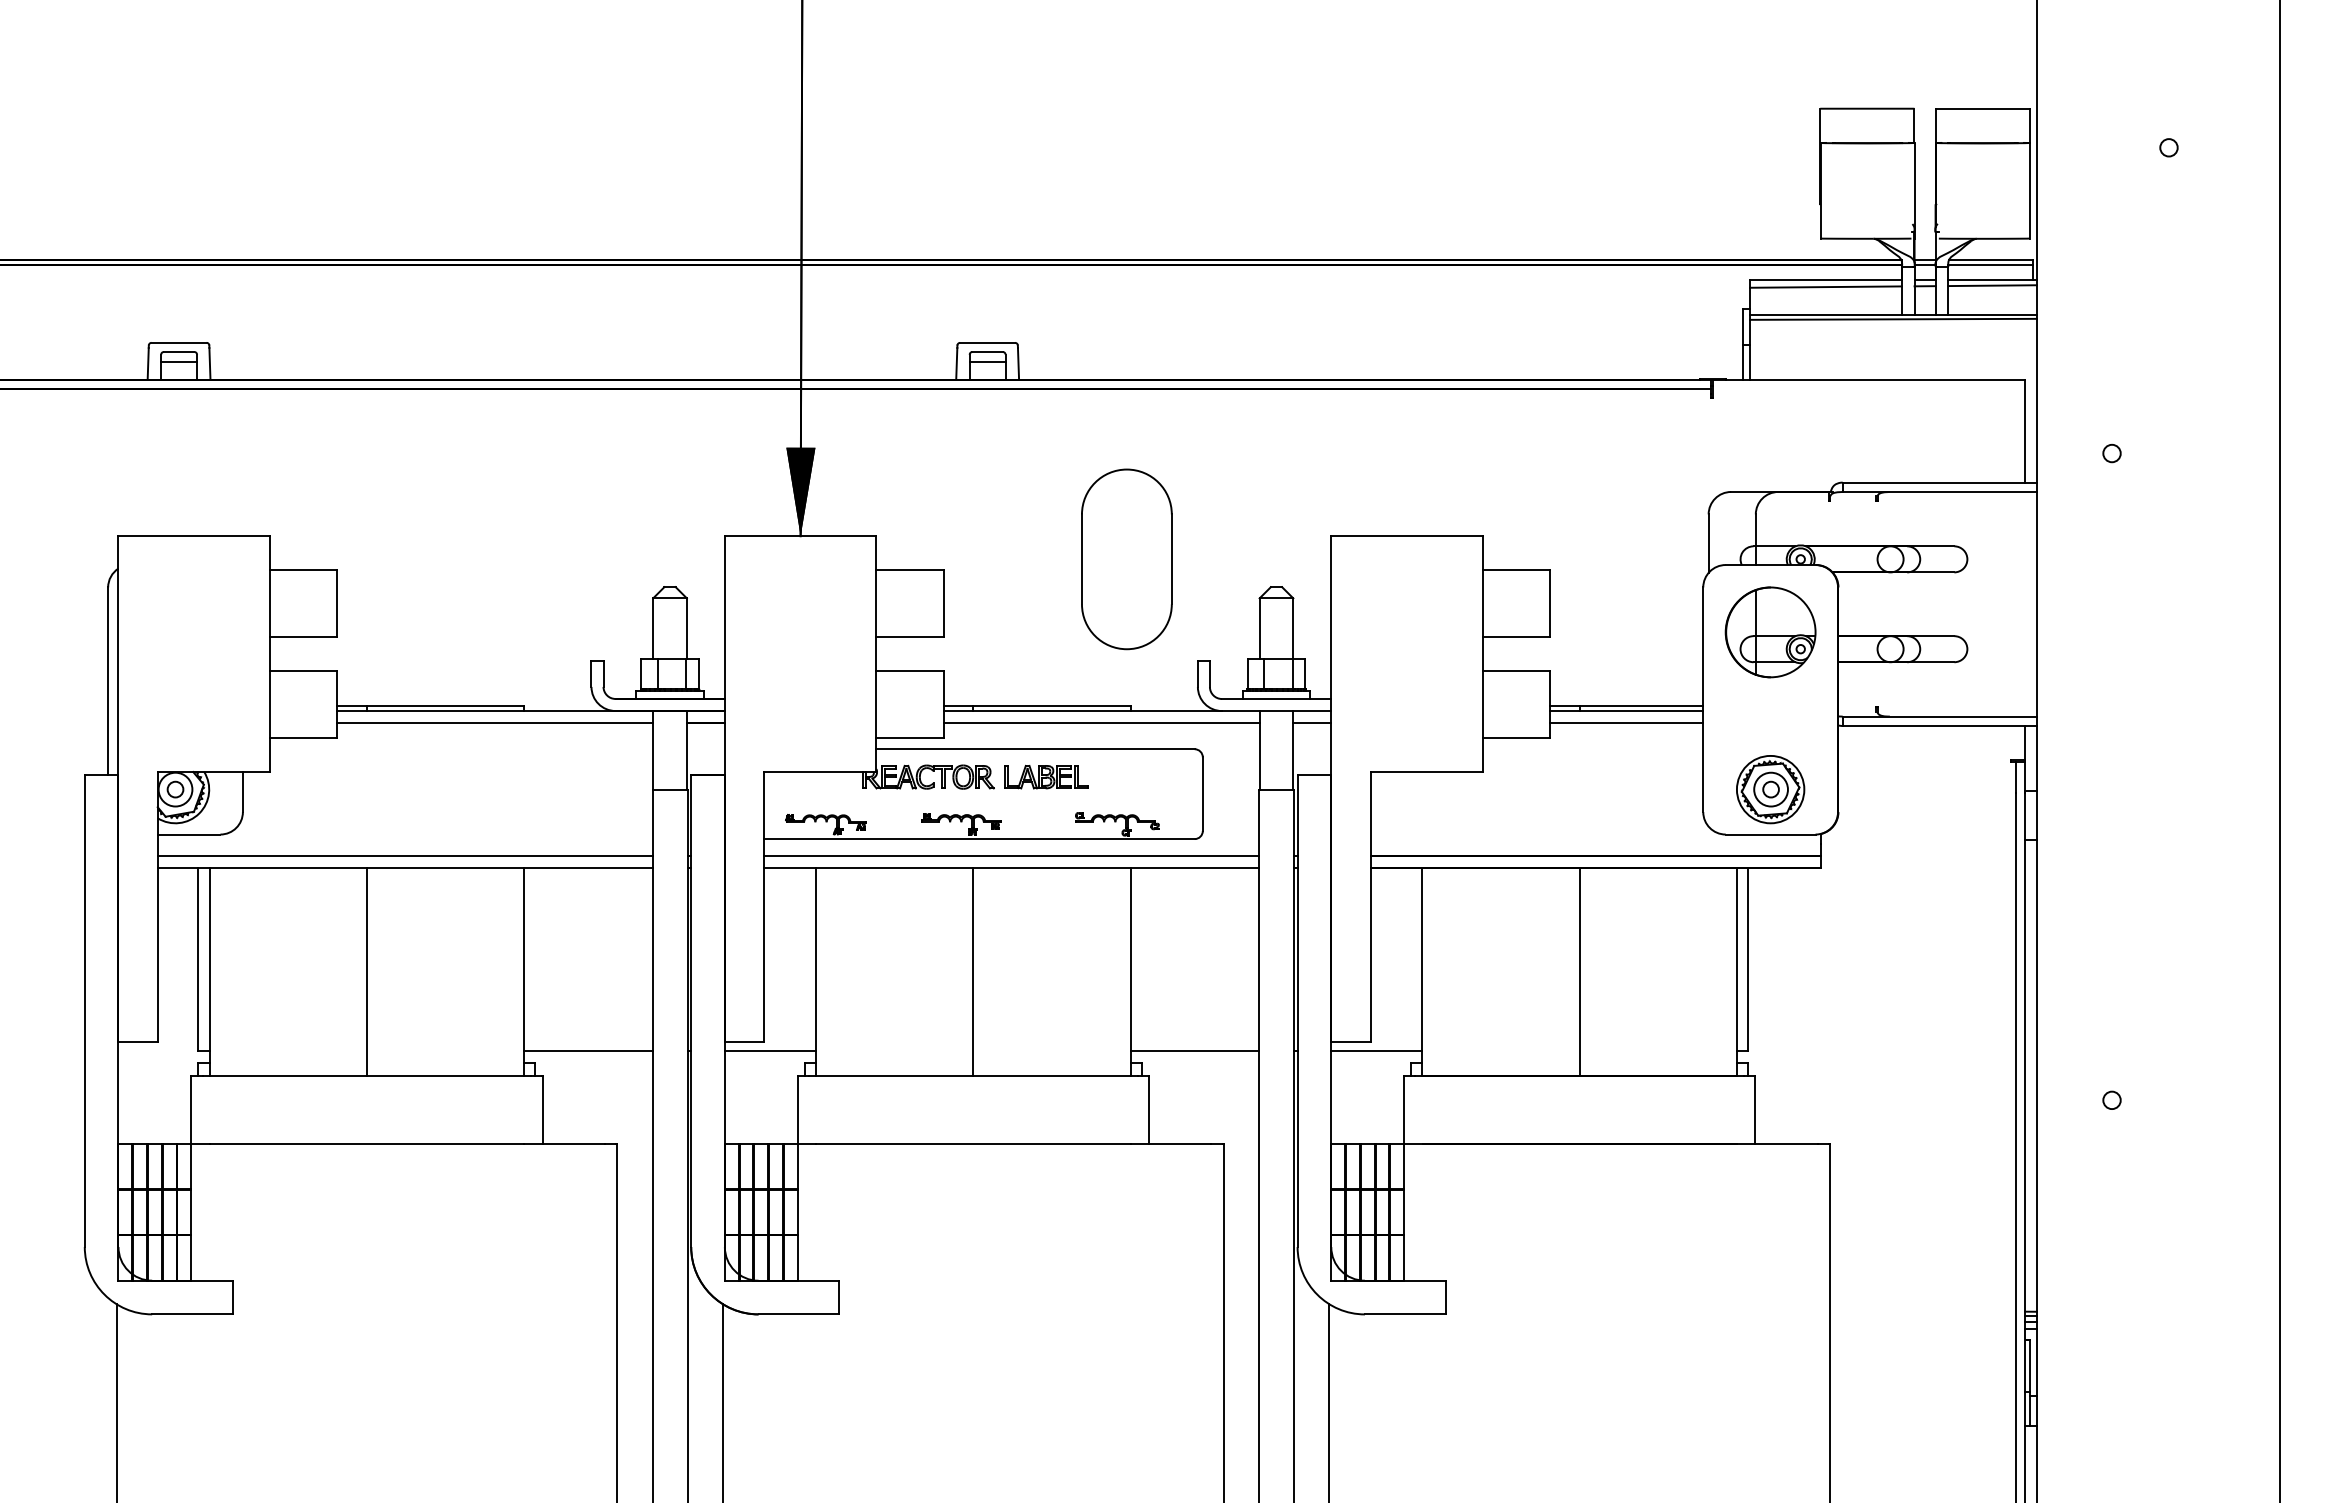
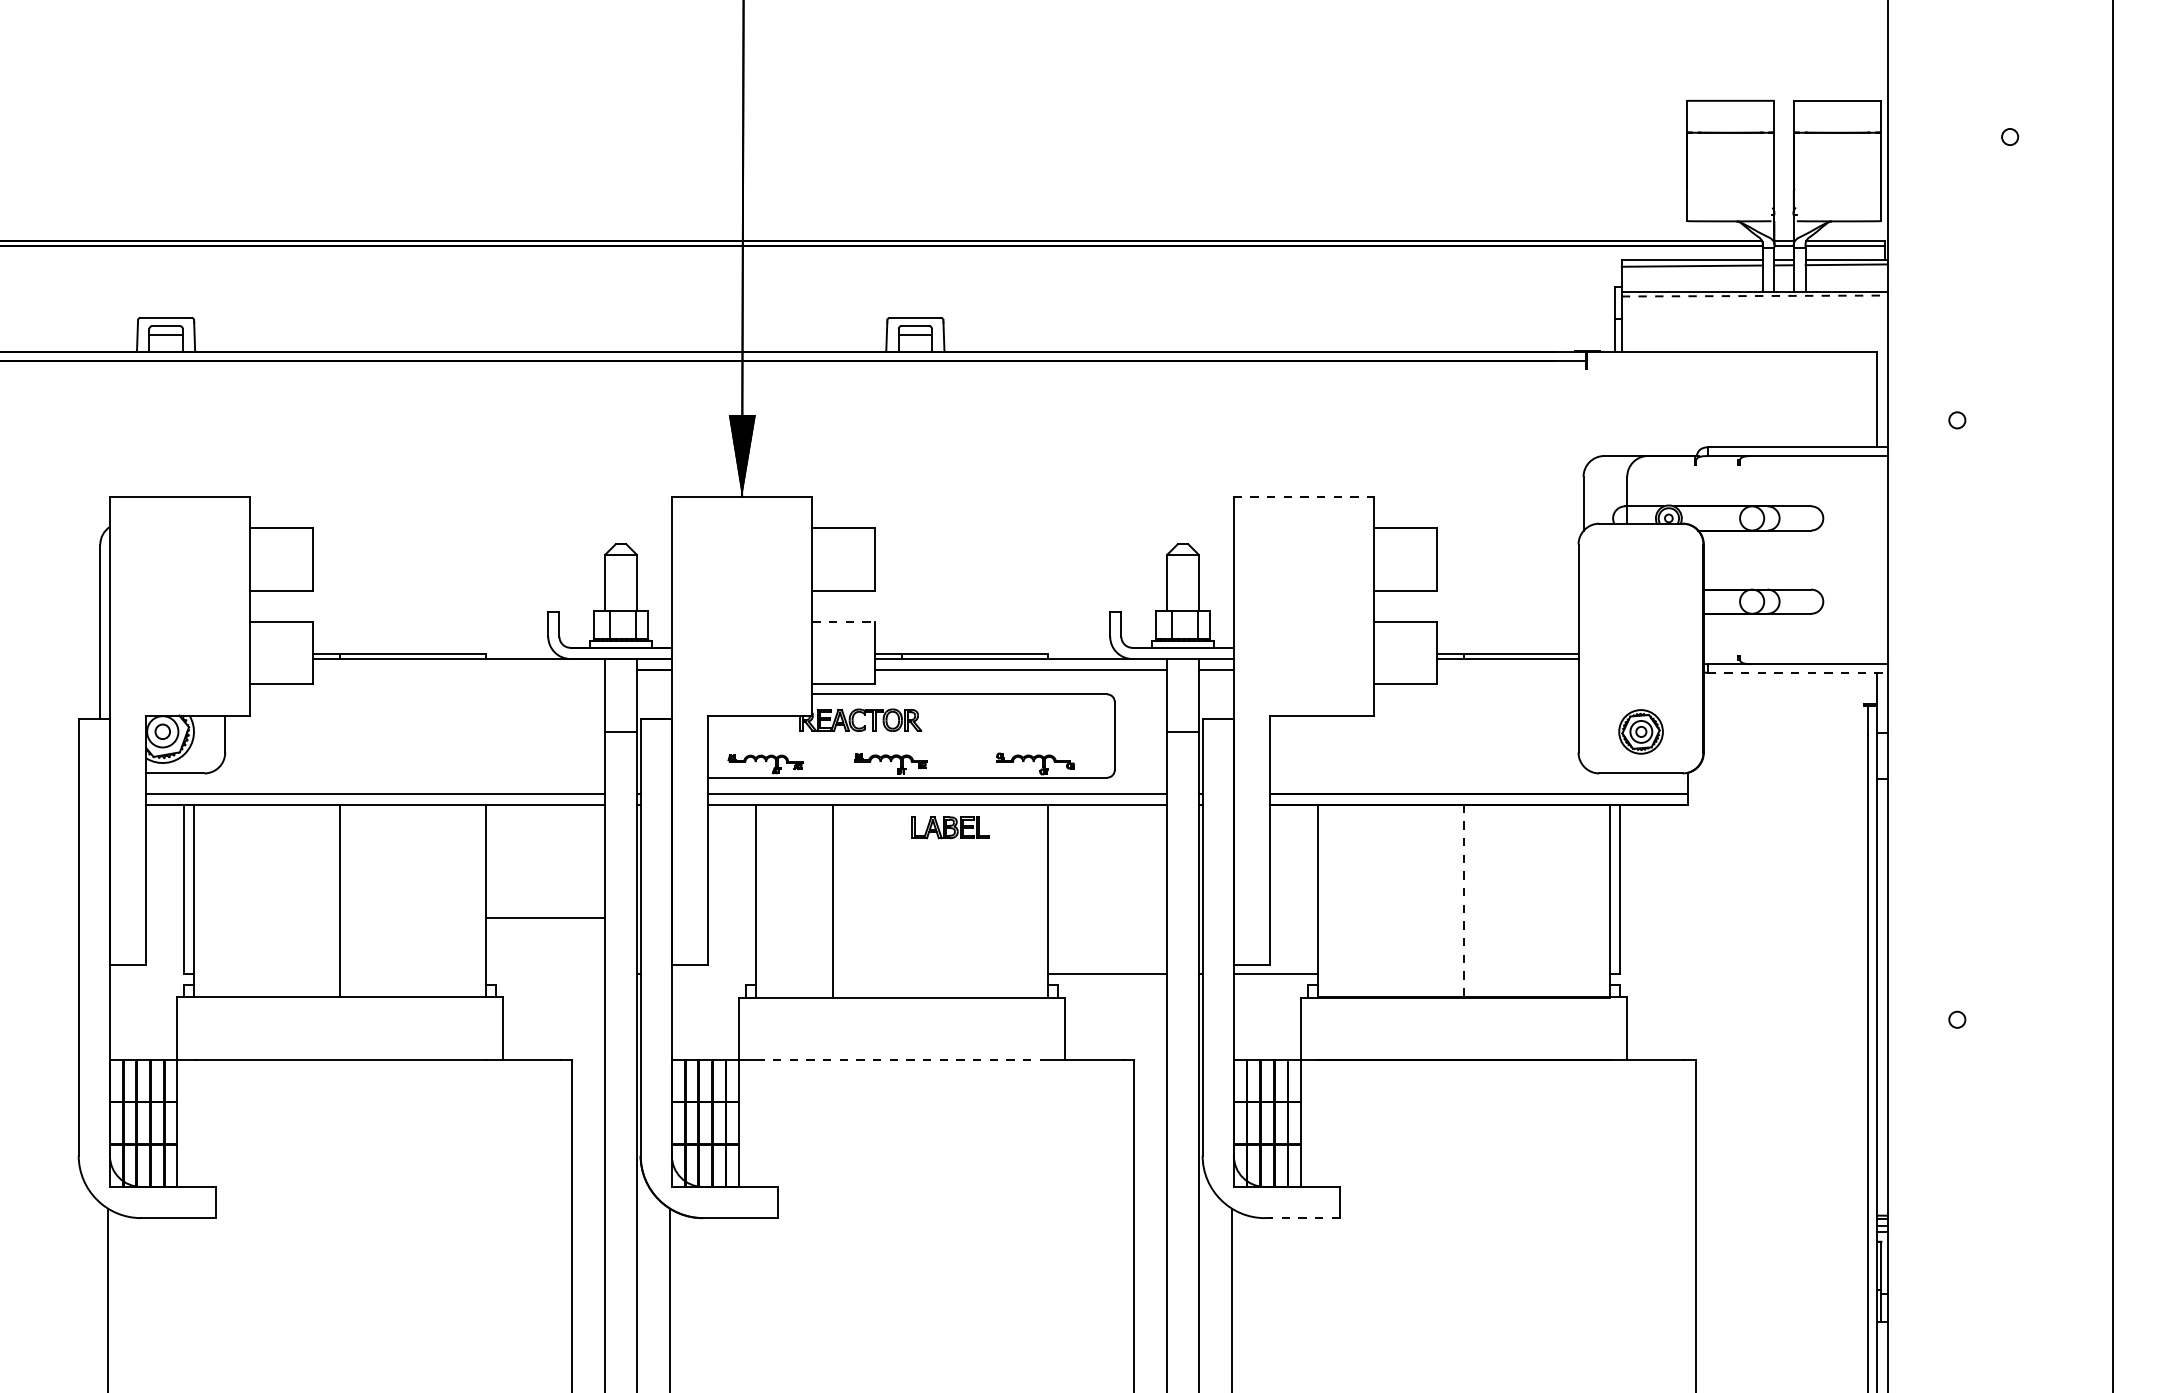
line: (1893, 319) -> (1754, 296), solid -> dashed
line: (1407, 536) -> (1304, 497), solid -> dashed
part: (1126, 559) -> (1044, 518), removed
part: (1770, 632) -> (1640, 586), removed
line: (910, 670) -> (843, 621), solid -> dashed
line: (495, 723) -> (459, 670), removed
line: (1626, 723) -> (1507, 670), removed
line: (1940, 726) -> (1798, 673), solid -> dashed
part: (1046, 776) -> (950, 827), moved
part: (1770, 789) -> (1640, 731), size x0.7
line: (973, 972) -> (833, 901), moved
line: (1579, 972) -> (1463, 901), solid -> dashed
line: (588, 1050) -> (545, 917), moved
line: (770, 1050) -> (714, 973), removed
line: (972, 1143) -> (901, 1059), solid -> dashed
line: (1404, 1314) -> (1301, 1218), solid -> dashed

